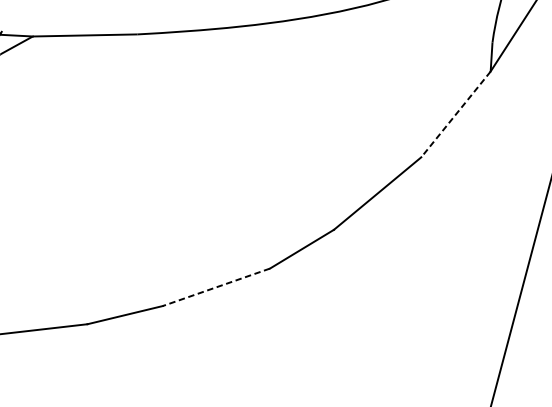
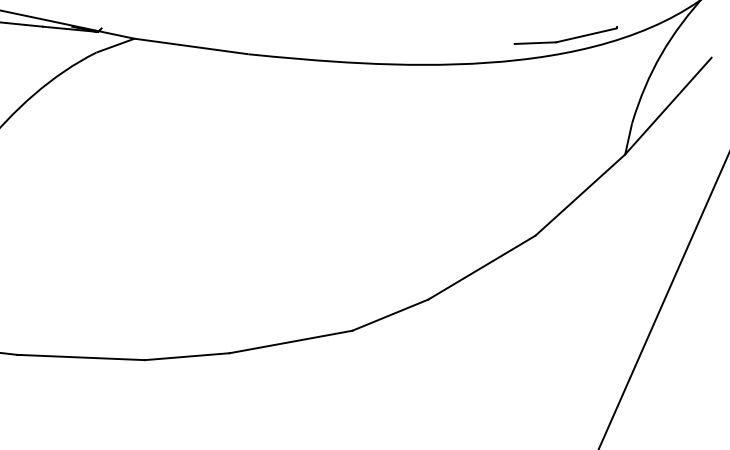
line: (456, 114) -> (580, 195), dashed -> solid
line: (215, 287) -> (290, 342), dashed -> solid

